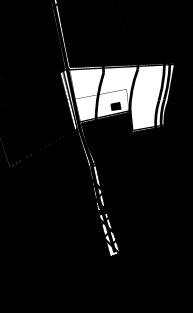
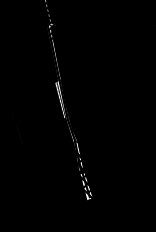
hatch: (126, 96) -> (97, 97), added

